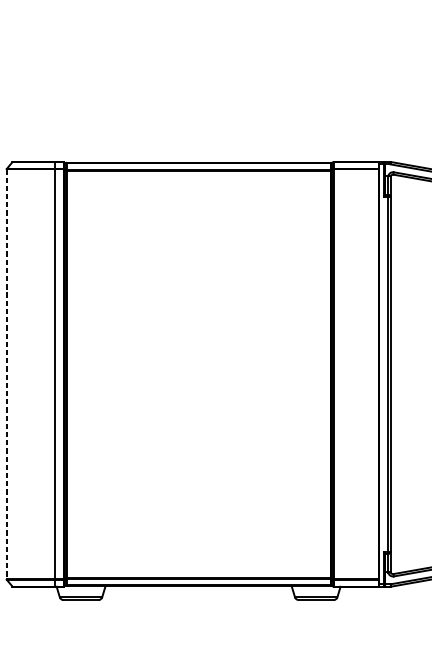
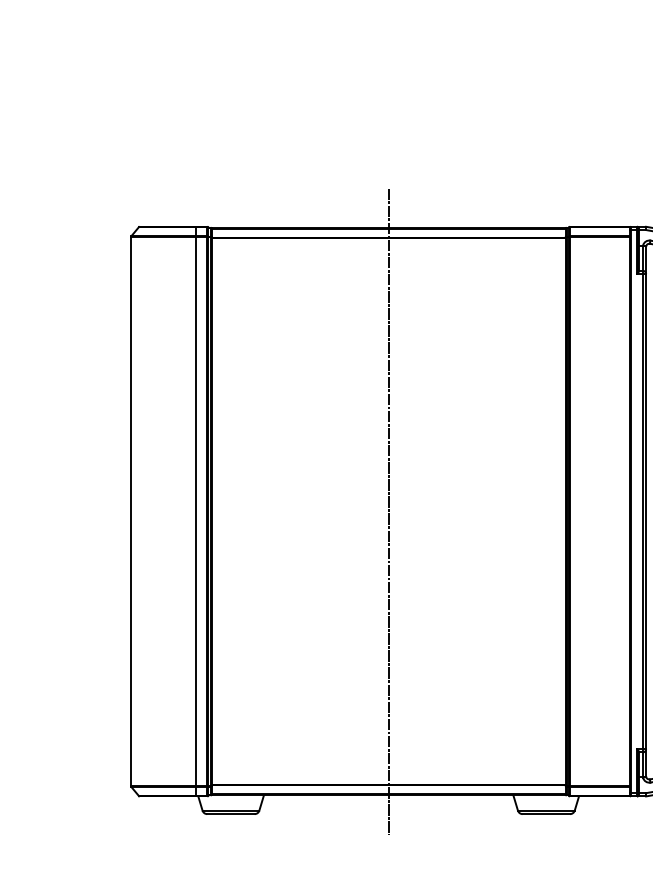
line: (6, 374) -> (131, 511), dashed -> solid
line: (198, 374) -> (388, 511), added

